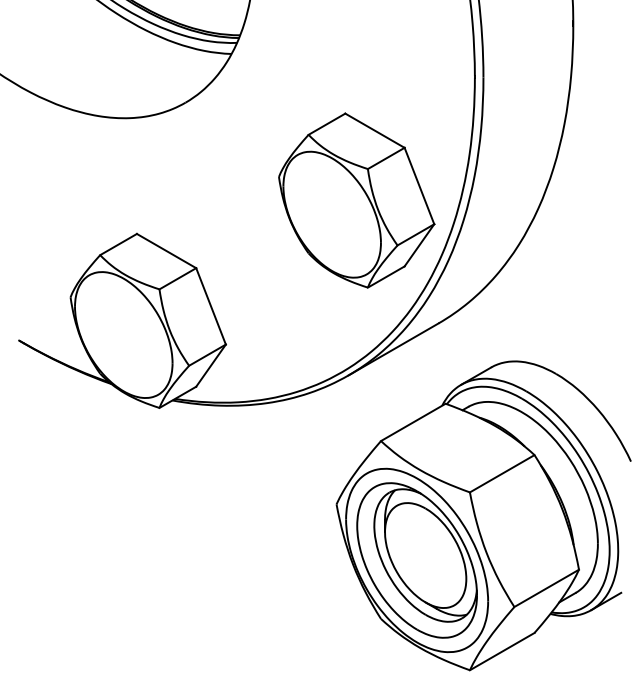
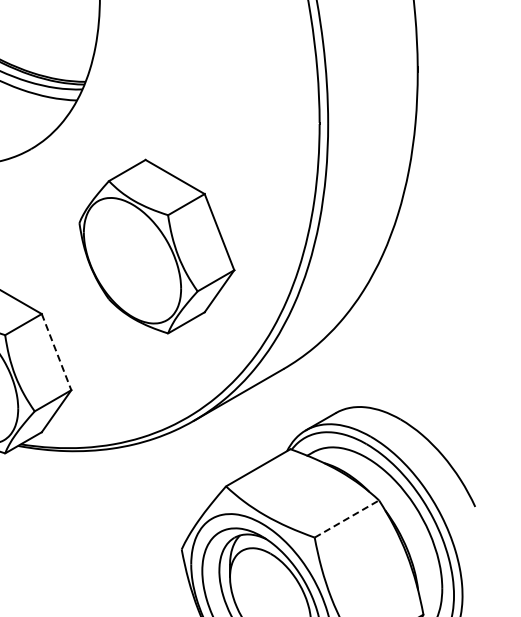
part: (356, 200) -> (156, 246), moved
line: (211, 306) -> (57, 352), solid -> dashed
line: (502, 473) -> (347, 518), solid -> dashed

